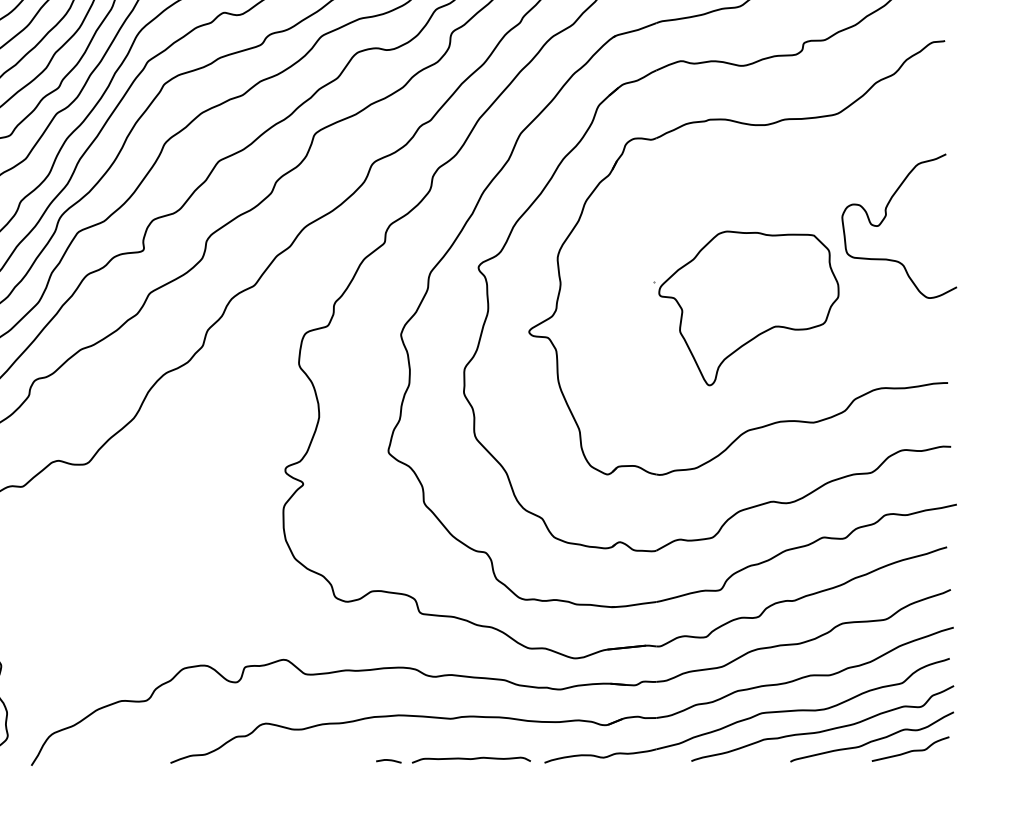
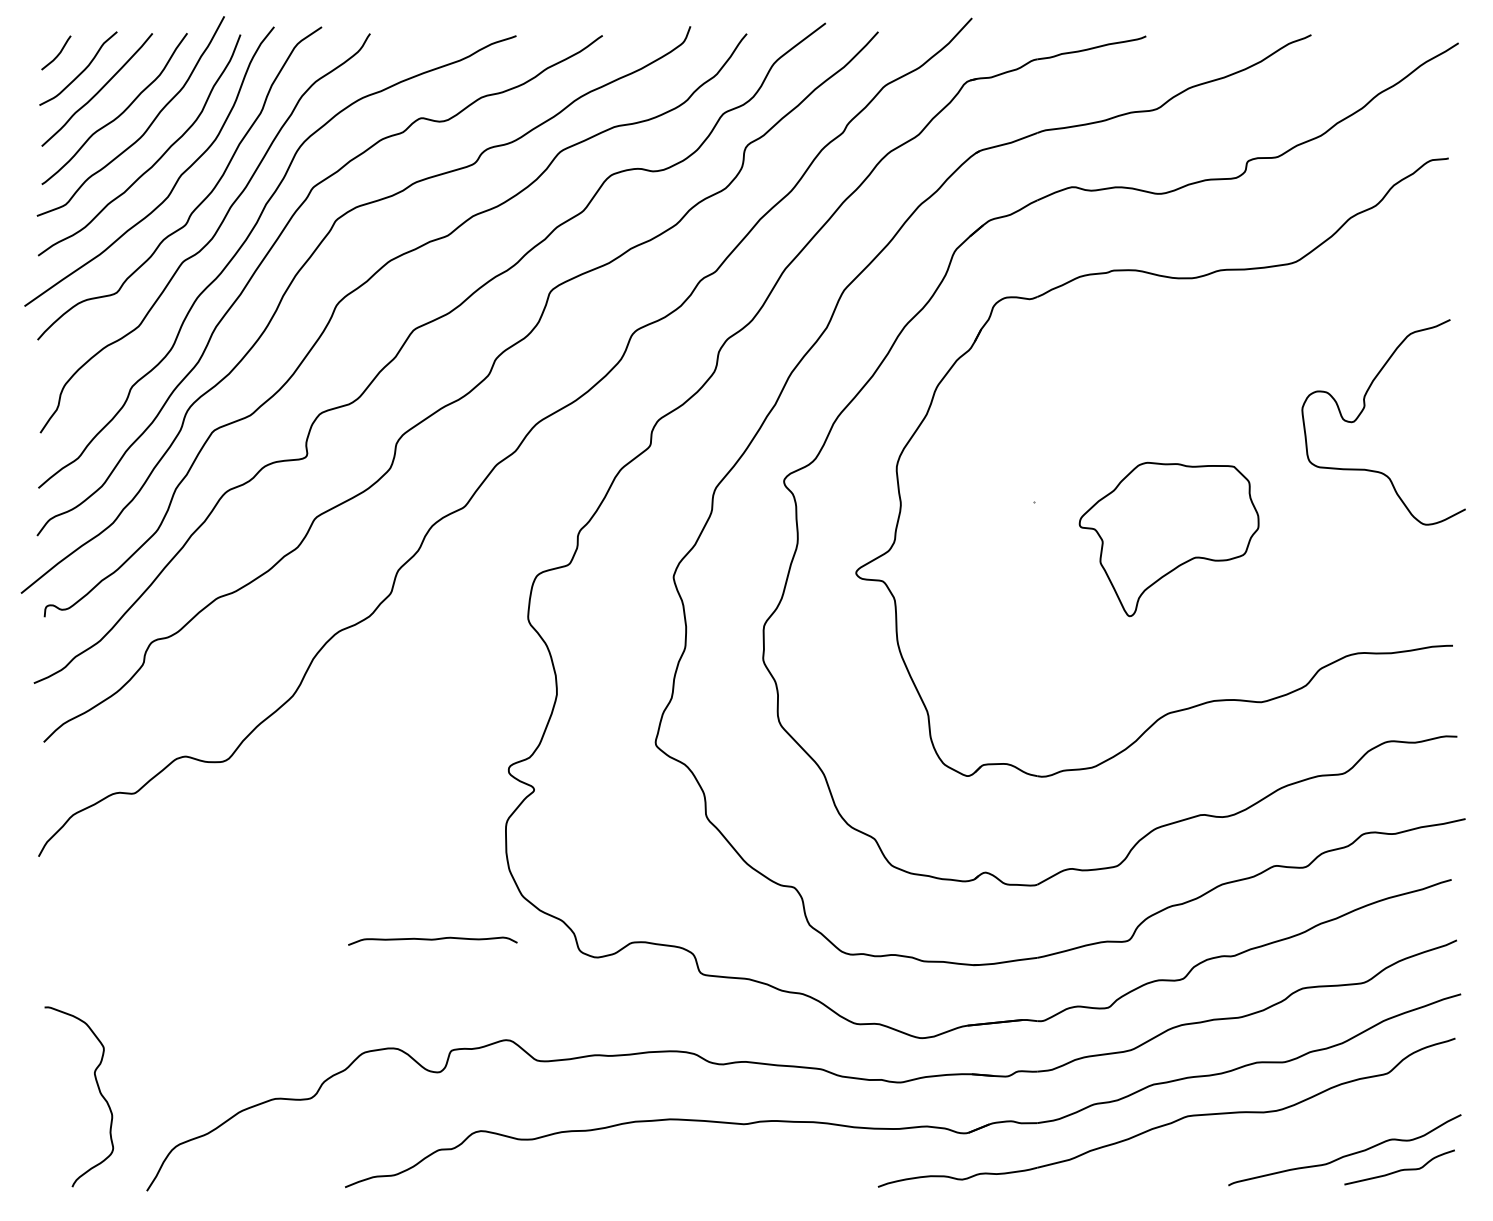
part: (748, 308) -> (1168, 539), size x0.7
curve: (824, 730) -> (1276, 1140), removed
curve: (471, 759) -> (432, 940), moved
curve: (389, 761) -> (656, 1184), removed

